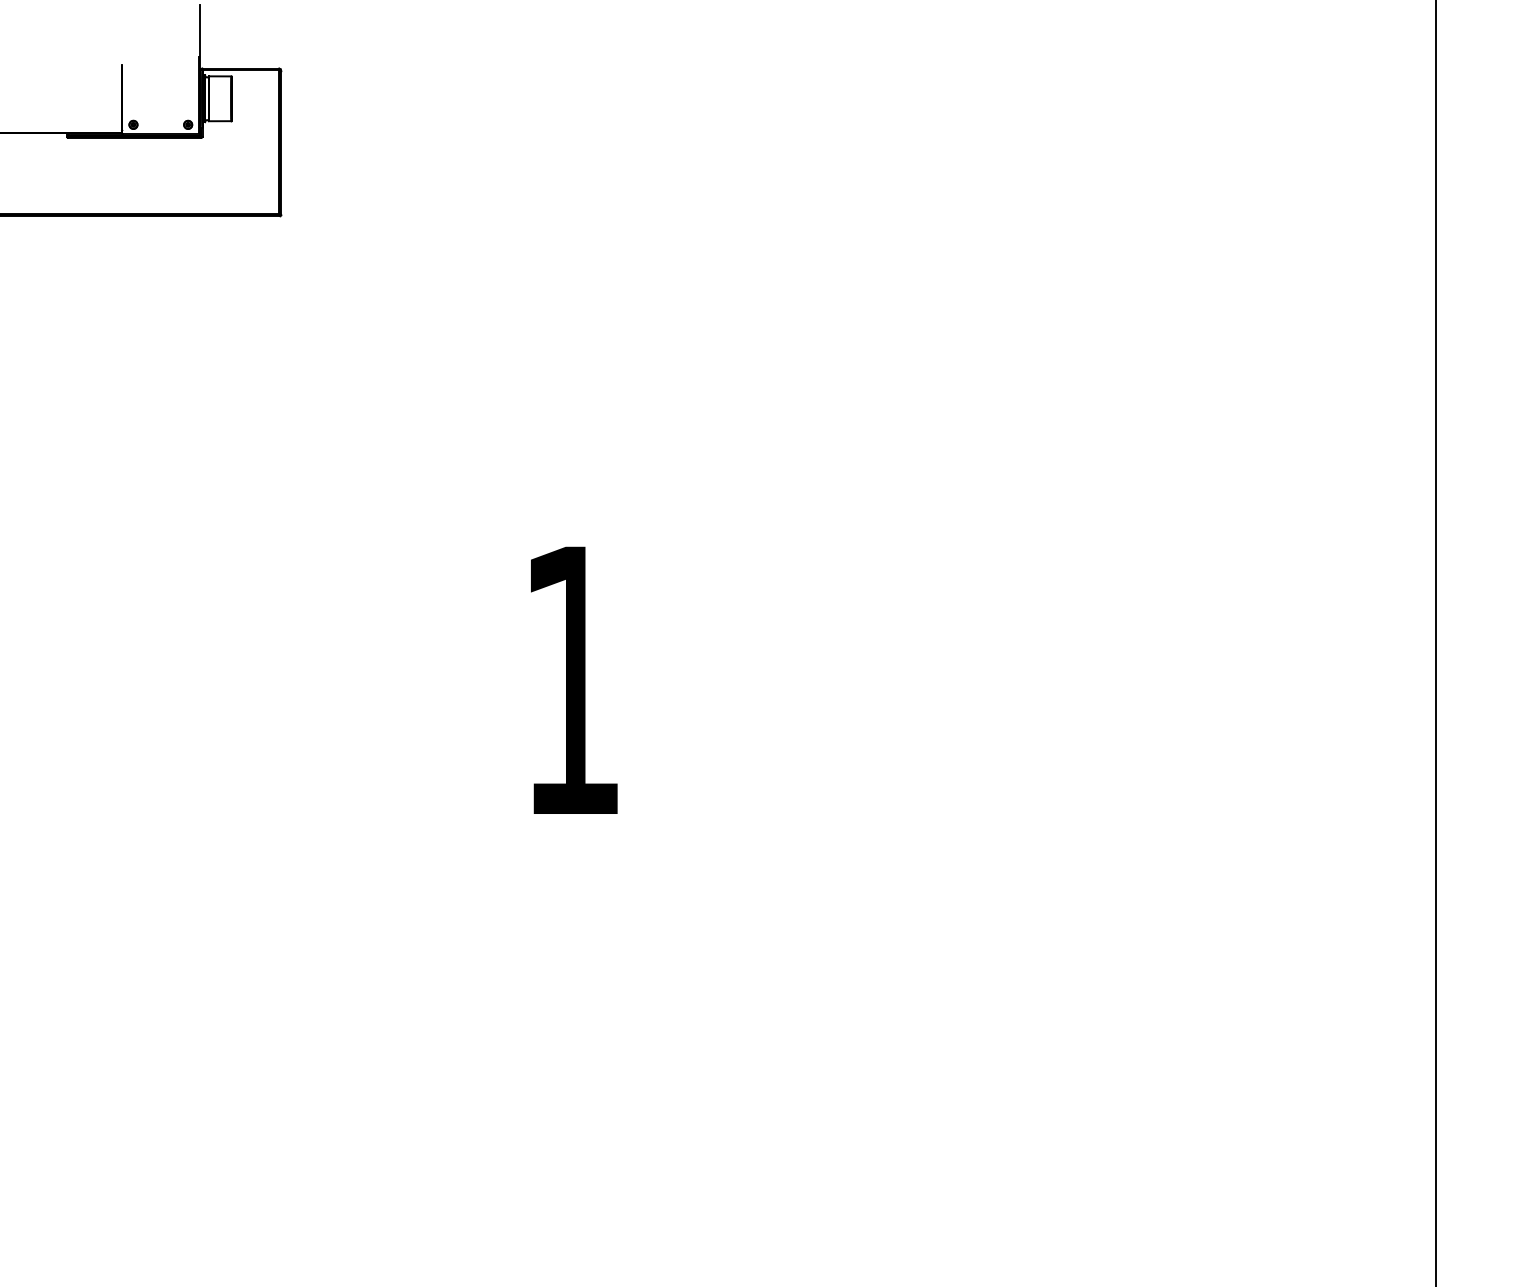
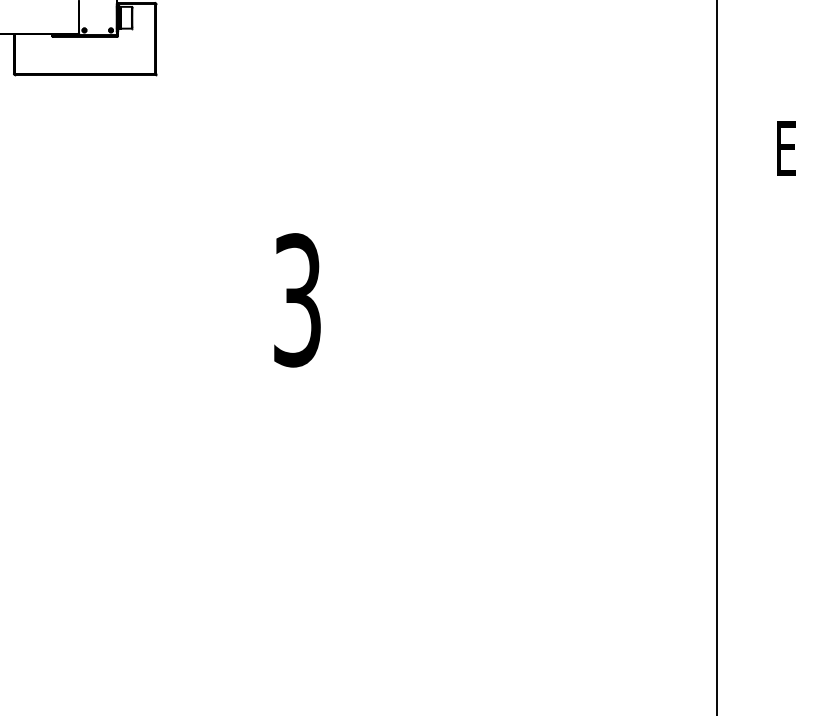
text: (571, 680) -> (297, 300), 1 -> 3

